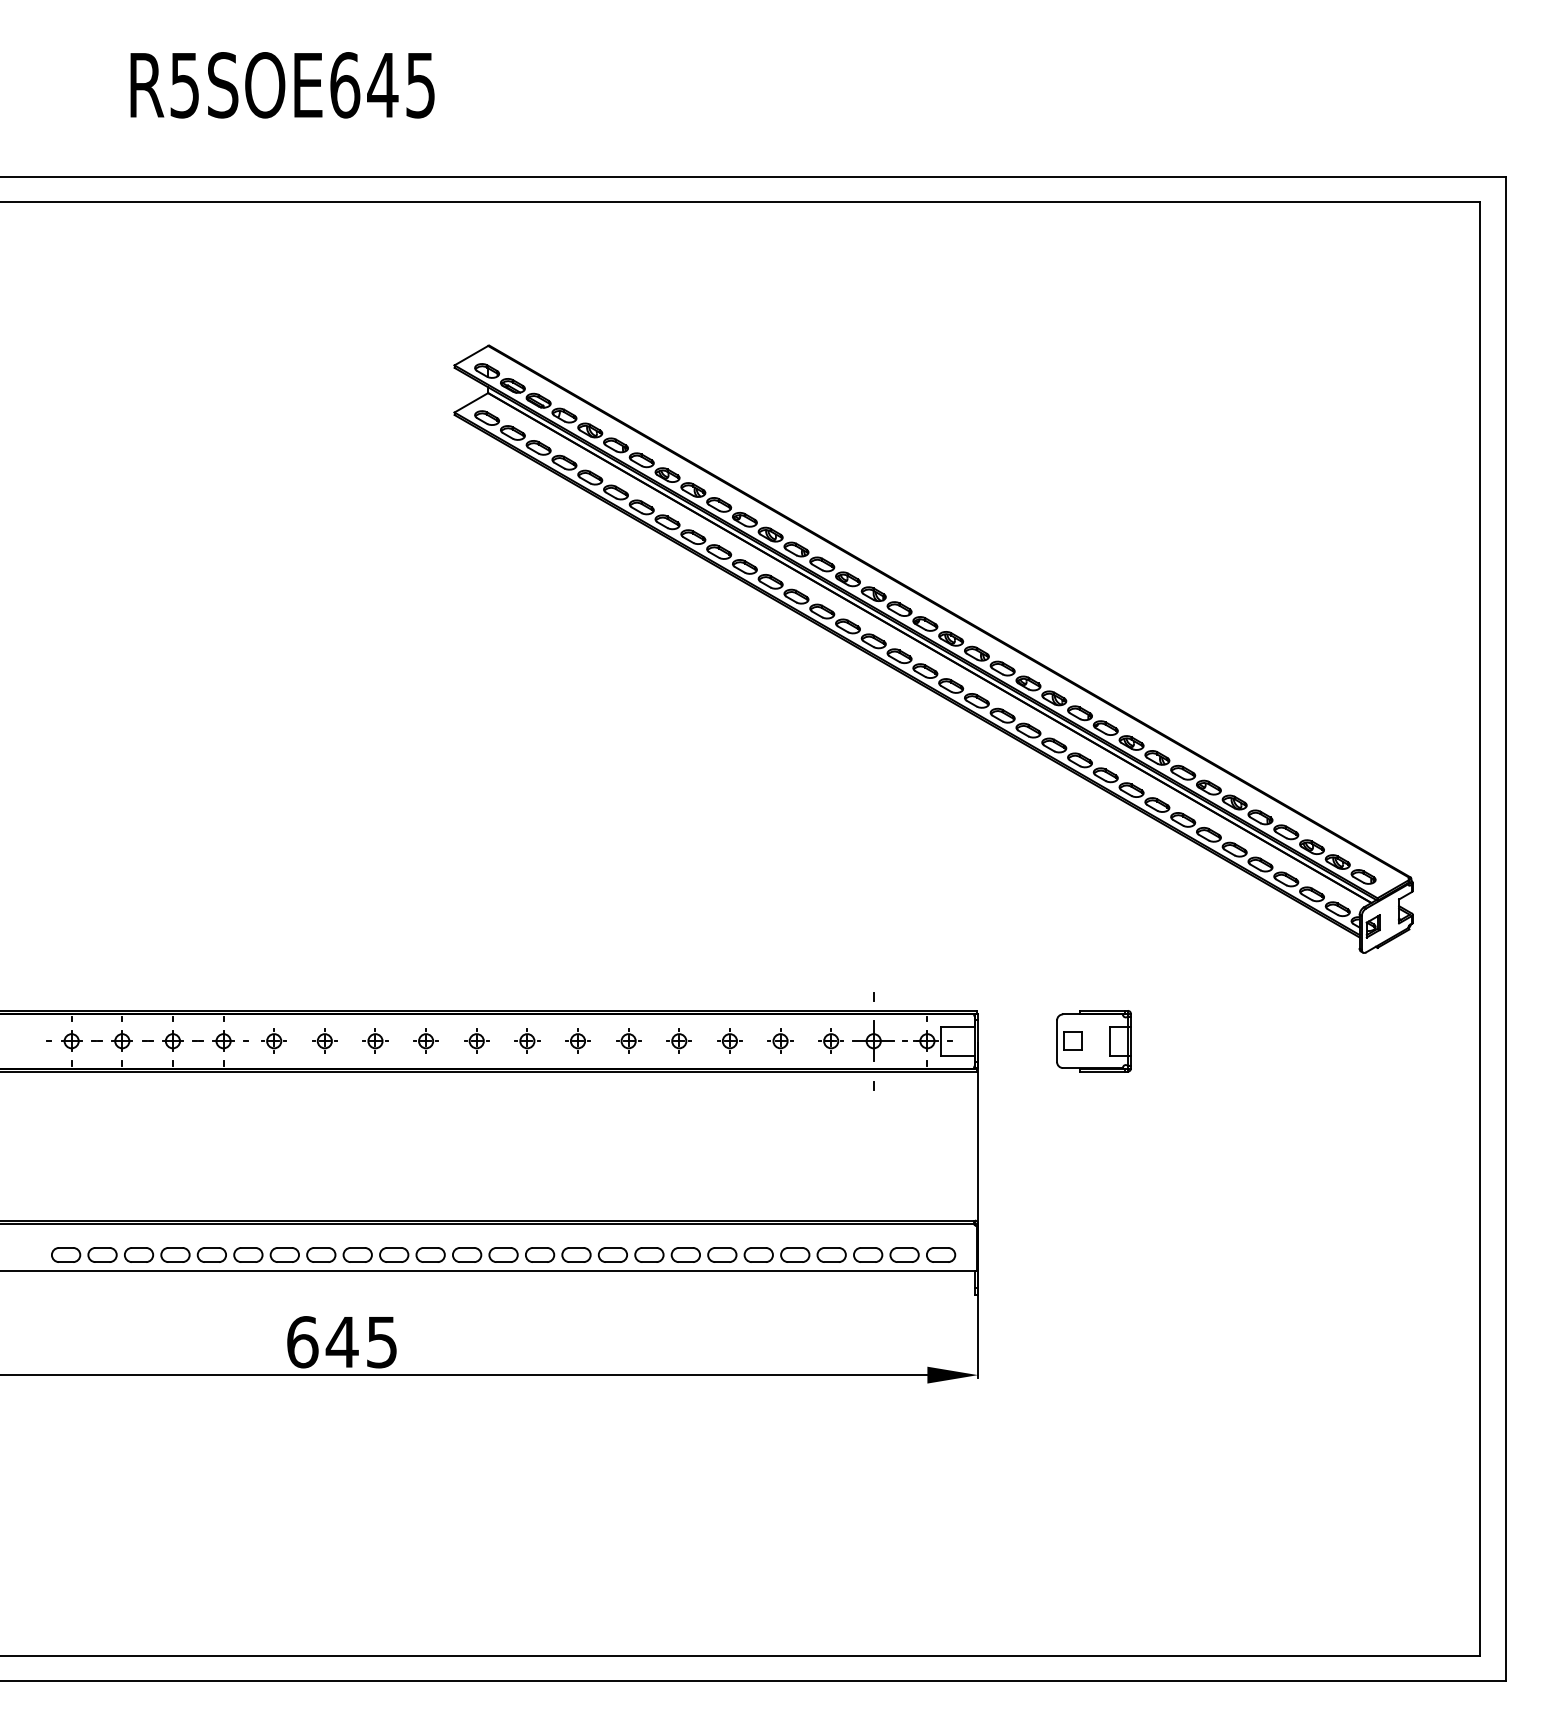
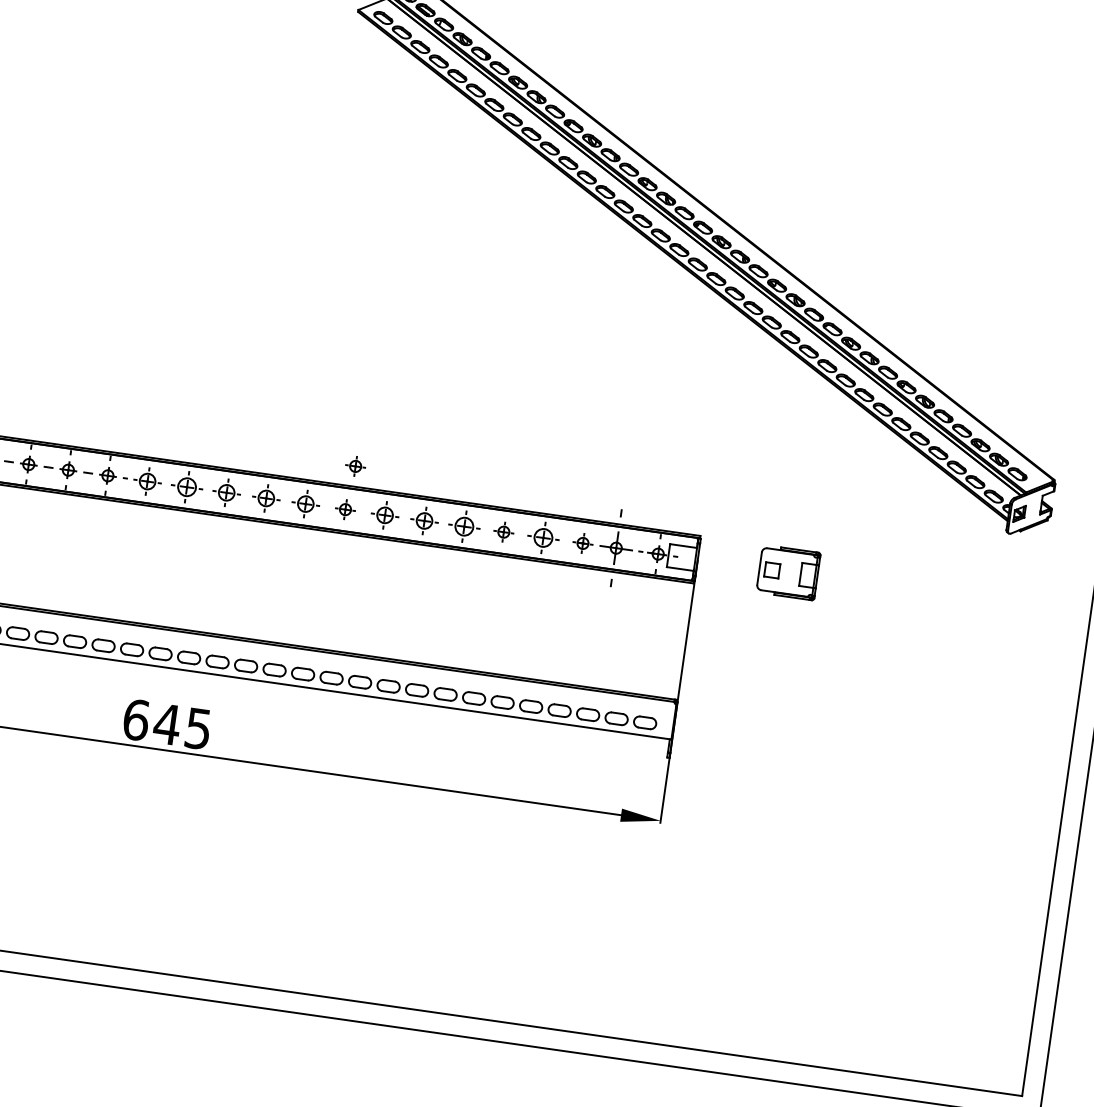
part: (532, 984) -> (355, 465), added
part: (273, 1040) -> (147, 480), size x1.4
part: (324, 1040) -> (186, 486), size x1.6
part: (375, 1040) -> (226, 492), size x1.4
part: (425, 1040) -> (265, 497), size x1.4
part: (476, 1040) -> (305, 503), size x1.4
part: (577, 1040) -> (384, 514), size x1.4
part: (628, 1040) -> (424, 520), size x1.4
part: (678, 1040) -> (463, 525), size x1.6
part: (780, 1040) -> (543, 537), size x1.6

